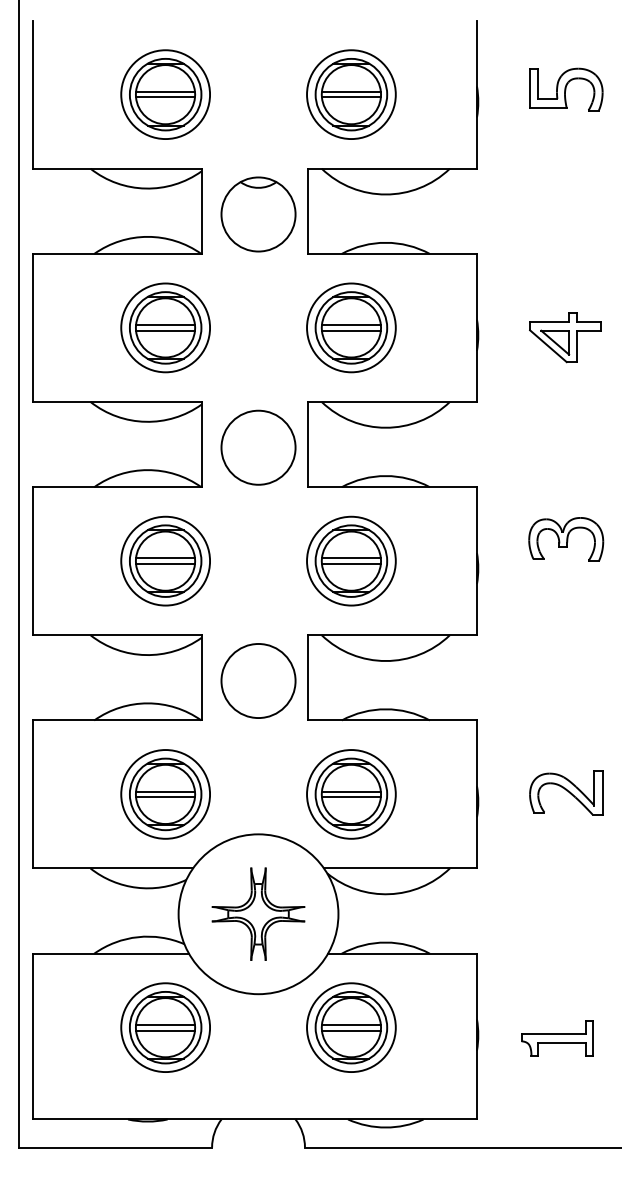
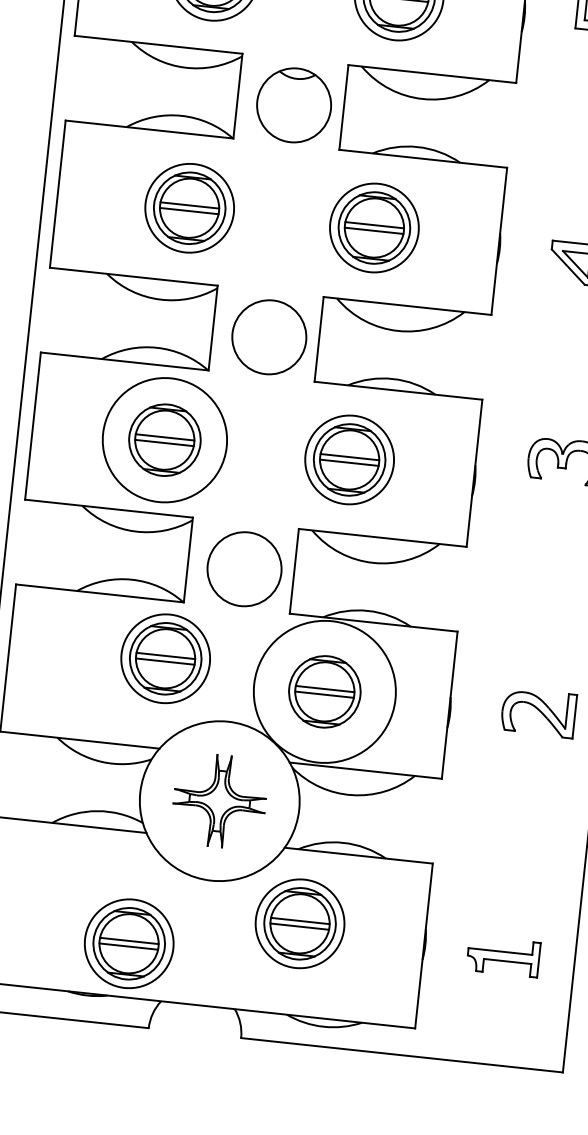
circle: (165, 560) -> (164, 439), size x1.4
part: (165, 794) -> (165, 658), moved
circle: (351, 794) -> (324, 691), size x1.6
part: (165, 1027) -> (129, 943), moved

